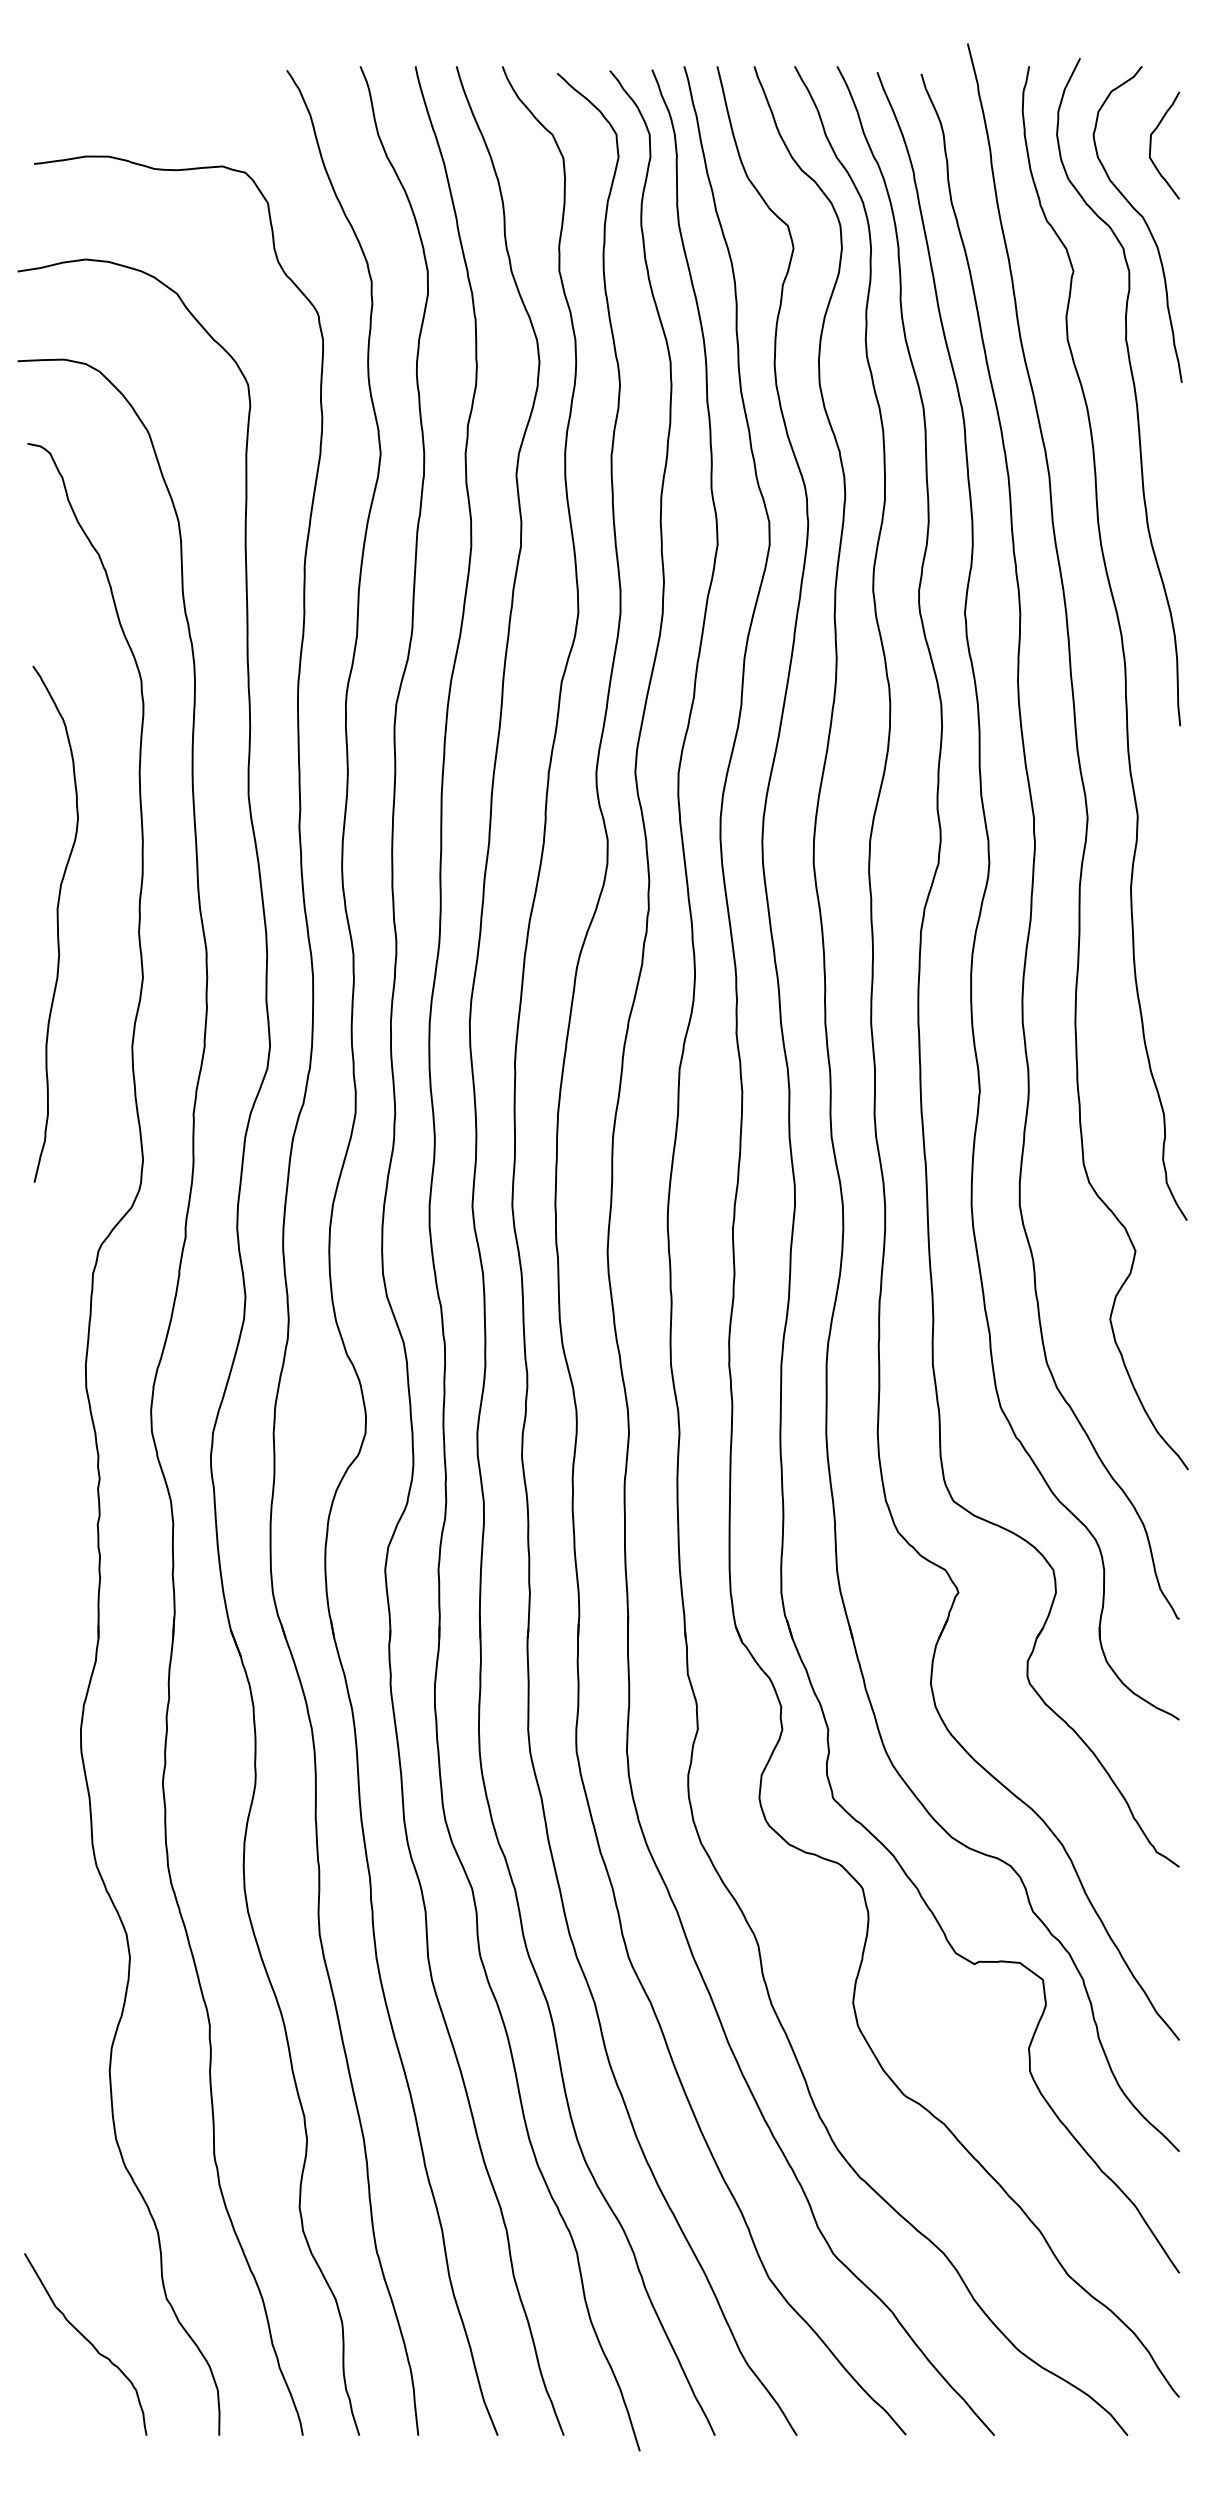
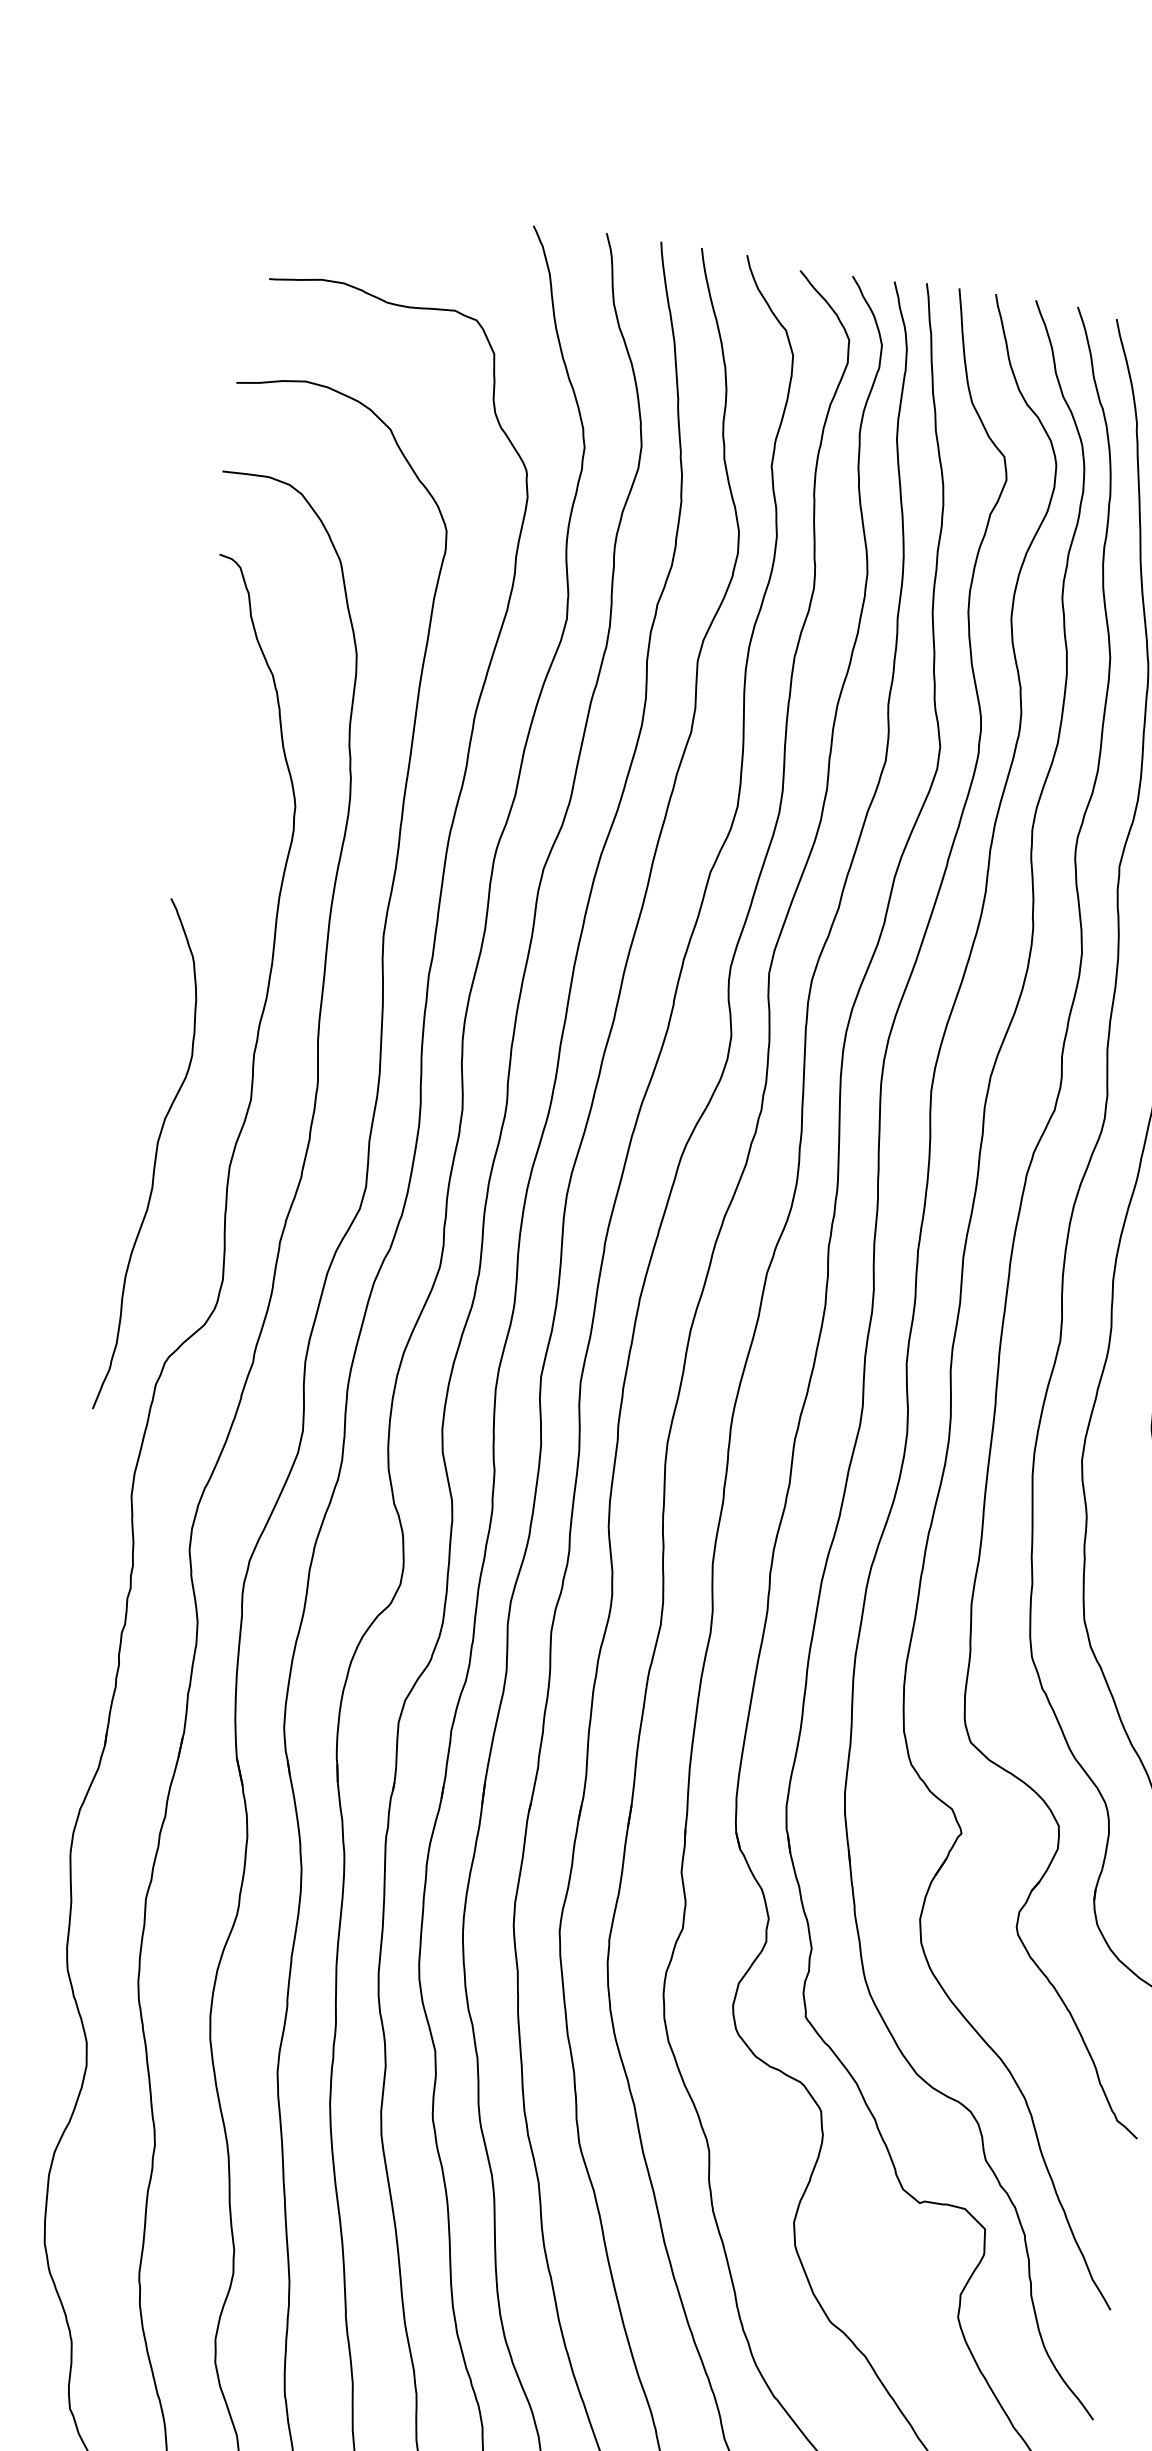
curve: (57, 923) -> (155, 1156), moved

